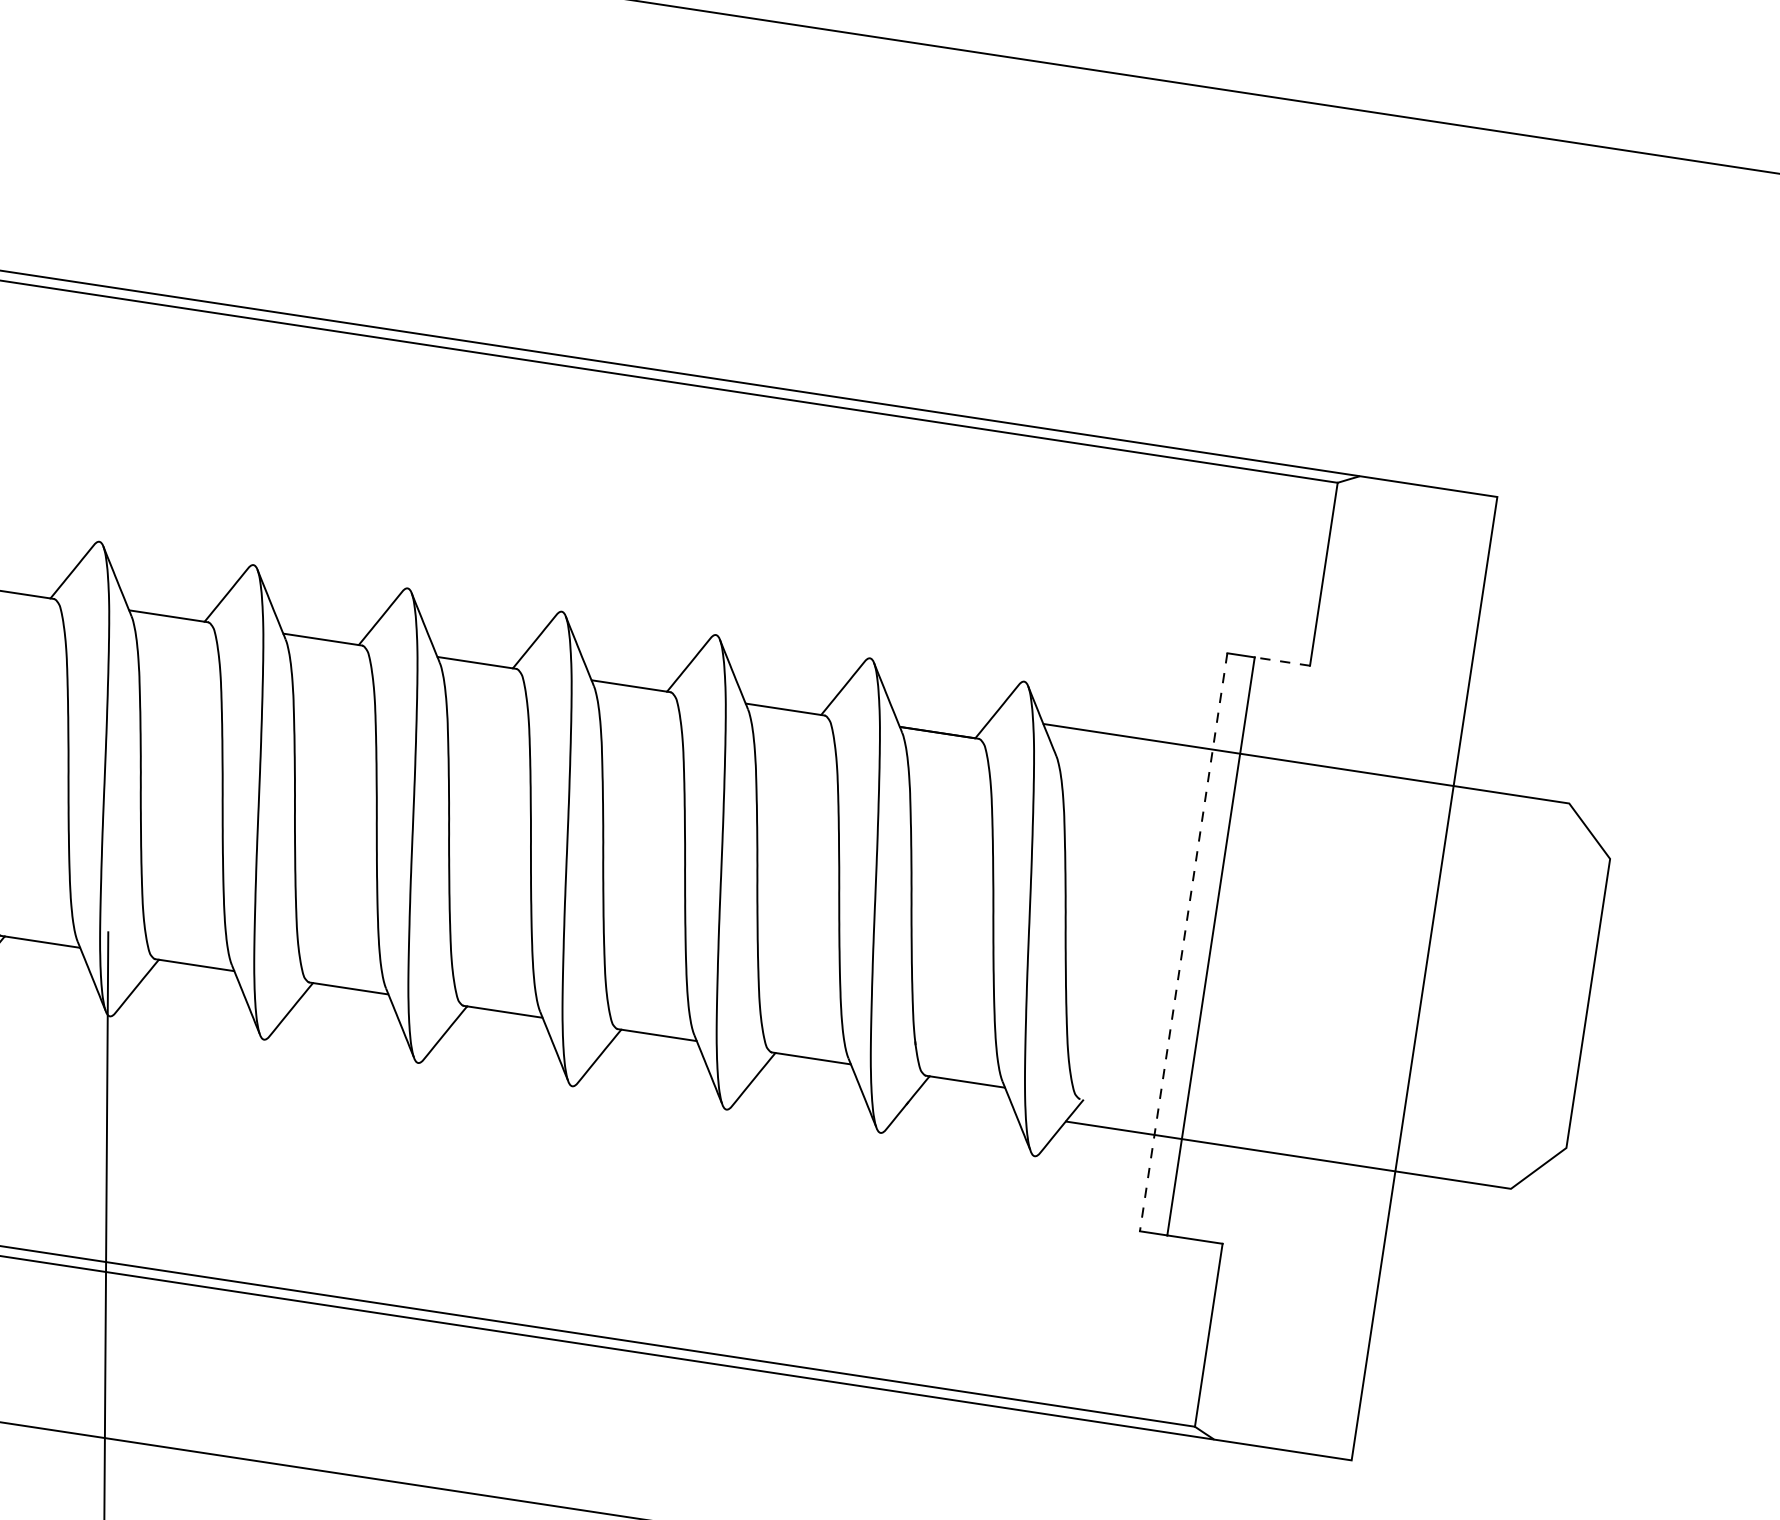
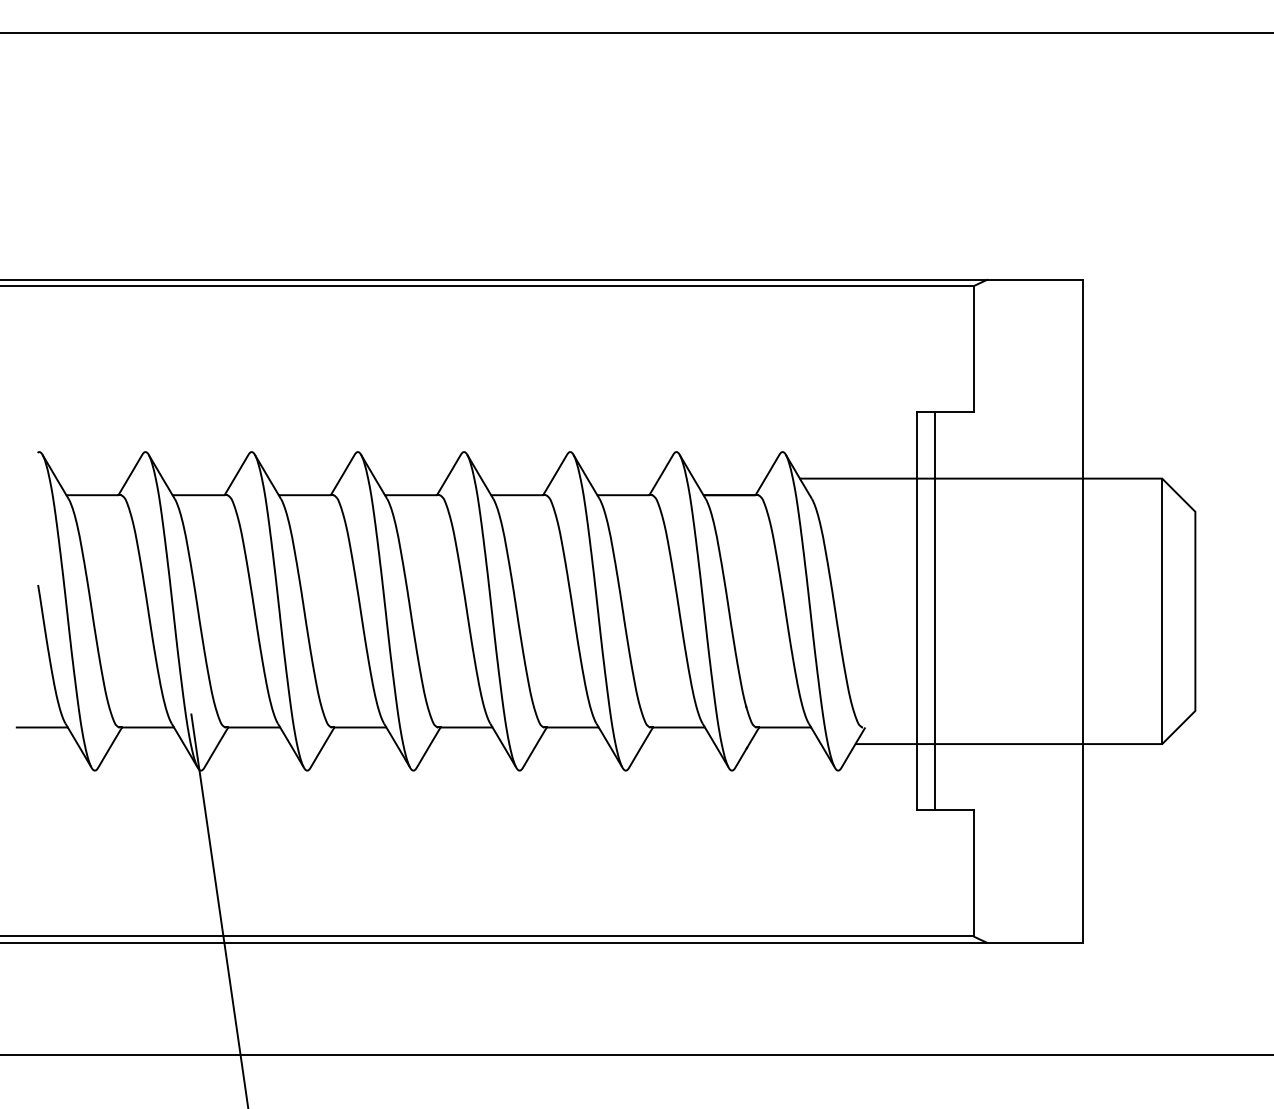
line: (1282, 661) -> (954, 412), dashed -> solid
line: (1183, 942) -> (916, 611), dashed -> solid
line: (1540, 996) -> (1162, 611), added

